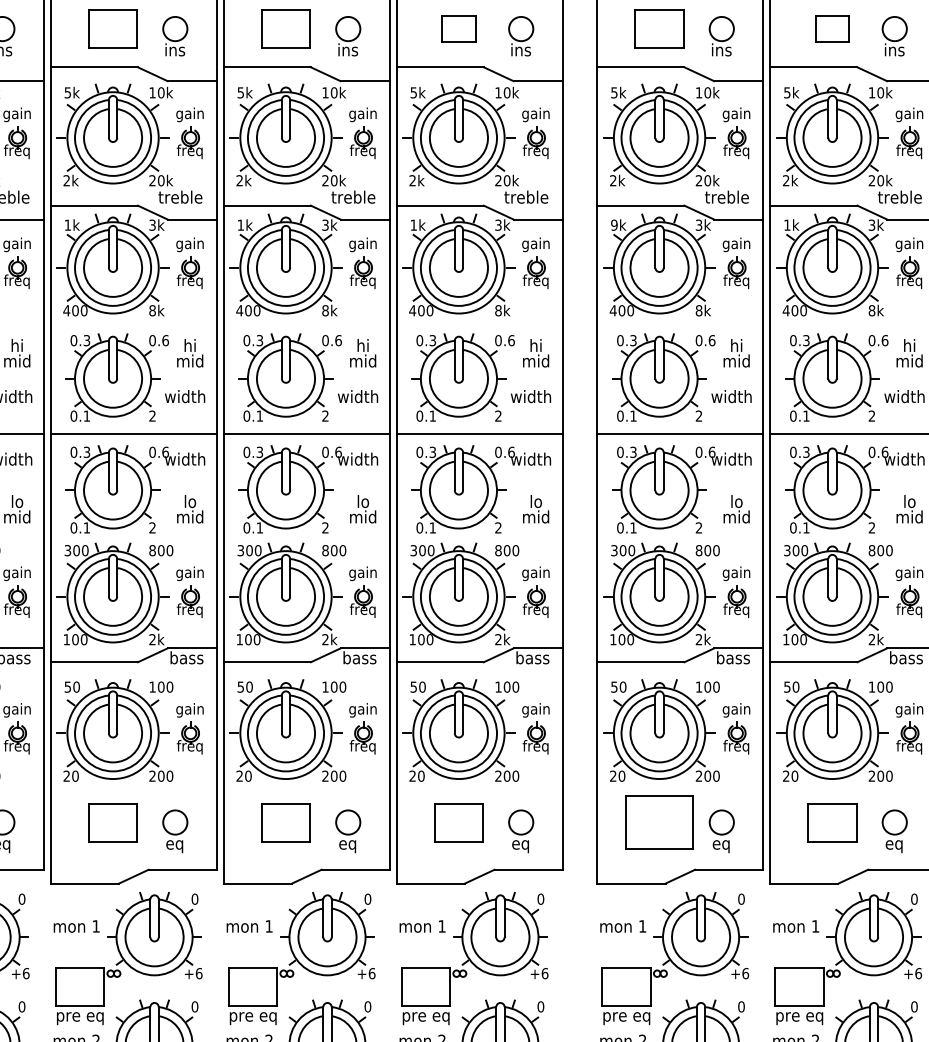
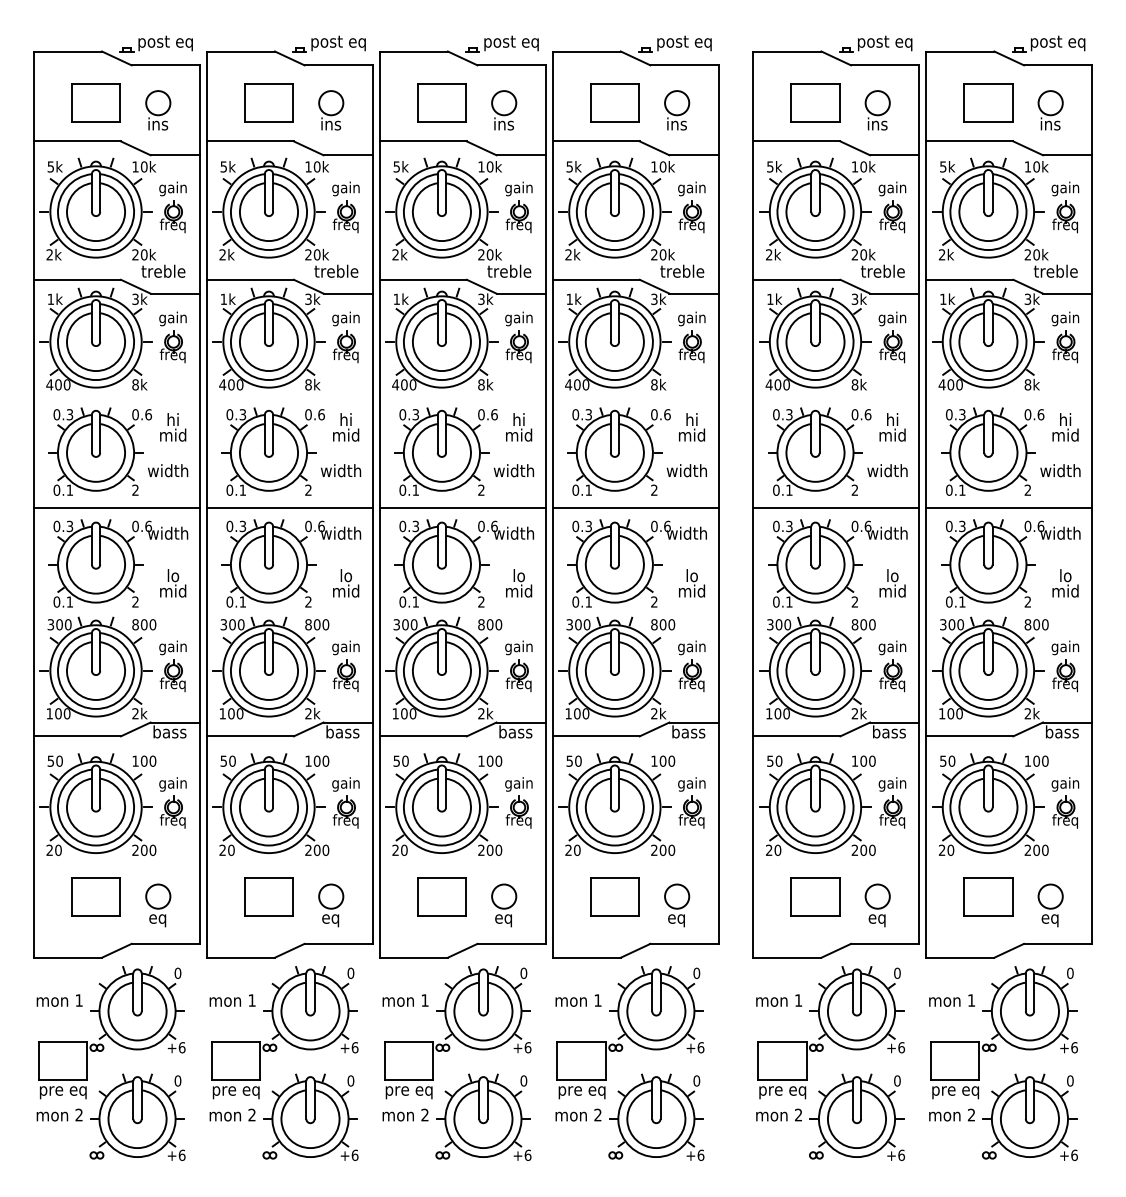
part: (458, 28) -> (614, 102), size x1.43
part: (832, 28) -> (988, 102), size x1.43
text: (614, 224) -> (770, 298), 9k -> 1k
part: (659, 822) -> (815, 896), size x0.71

